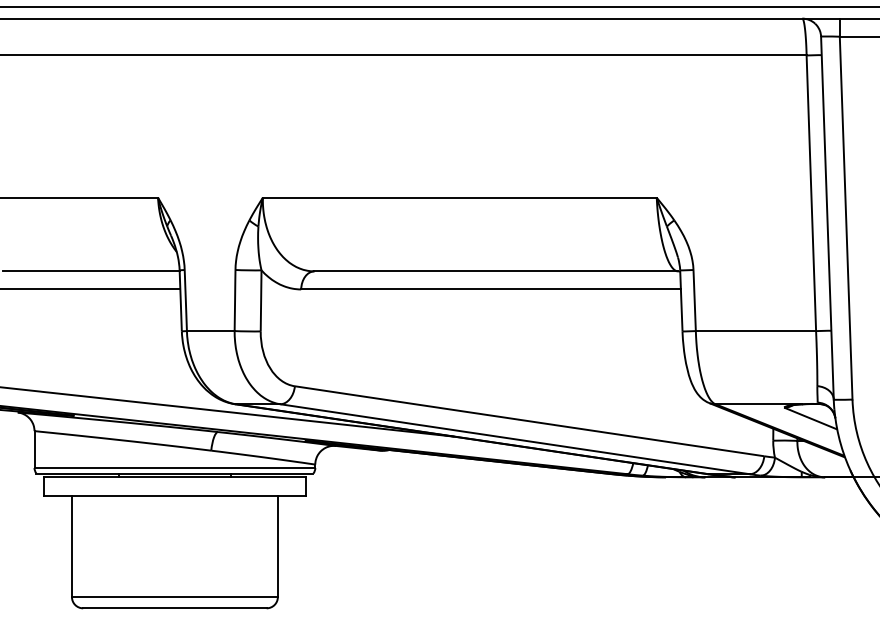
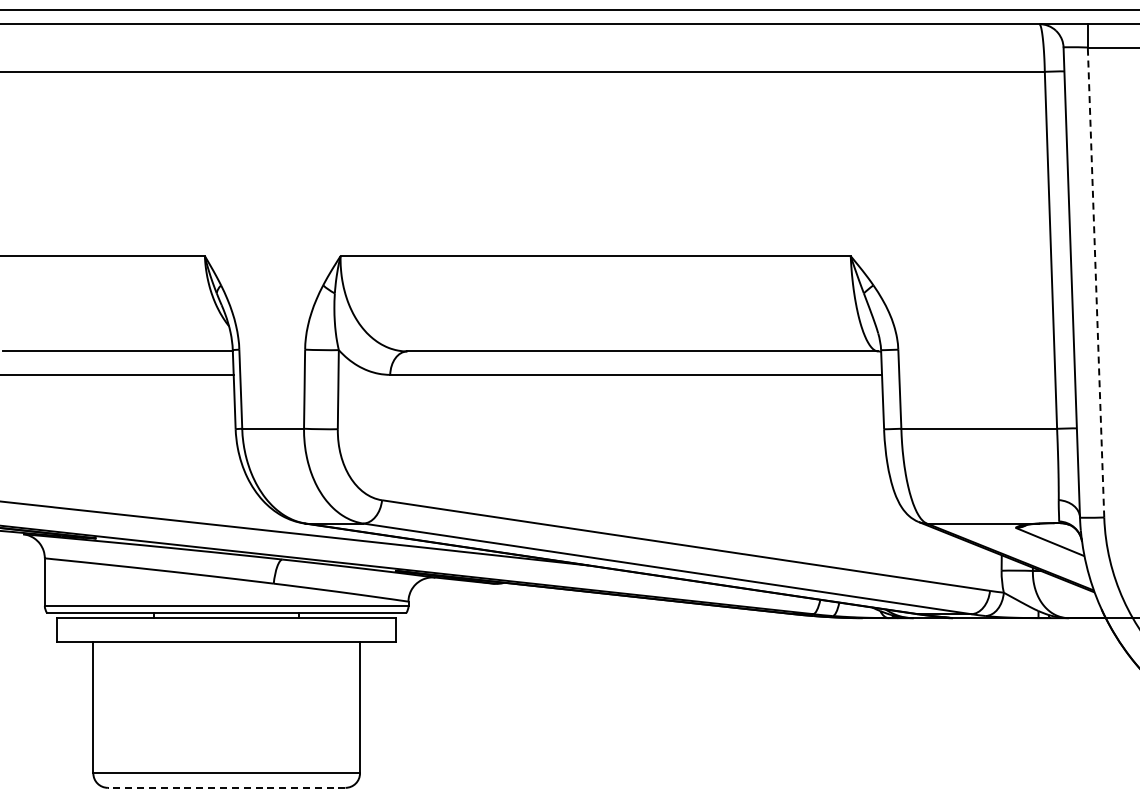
line: (846, 218) -> (1096, 282), solid -> dashed
line: (174, 608) -> (226, 787), solid -> dashed

